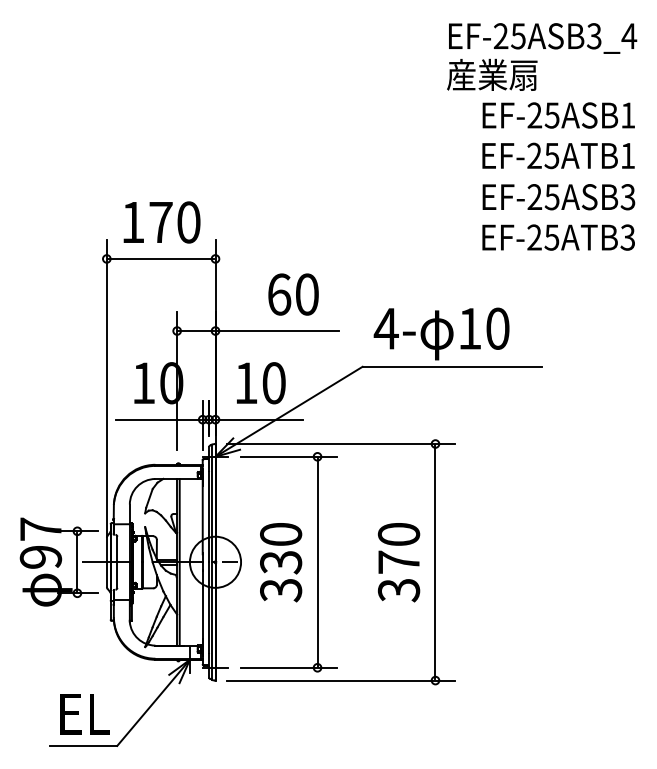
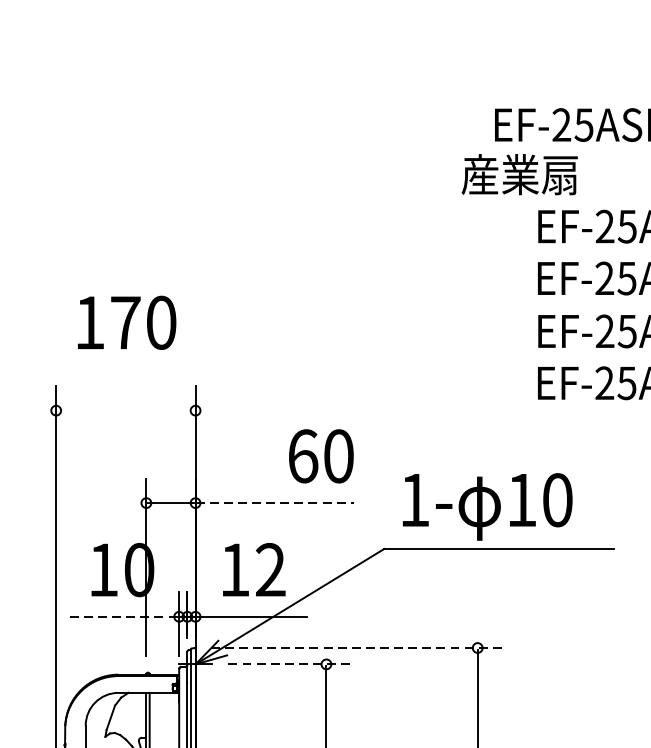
text: (492, 74) -> (520, 174), moved
text: (161, 222) -> (126, 322), moved
line: (161, 258) -> (126, 410), removed
text: (293, 294) -> (321, 456), moved
text: (385, 328) -> (413, 499), 4- -> 1-
line: (277, 331) -> (275, 503), solid -> dashed
text: (273, 383) -> (269, 570), 10 -> 12
line: (158, 419) -> (122, 616), solid -> dashed
line: (340, 444) -> (355, 648), solid -> dashed
line: (288, 456) -> (289, 664), solid -> dashed

